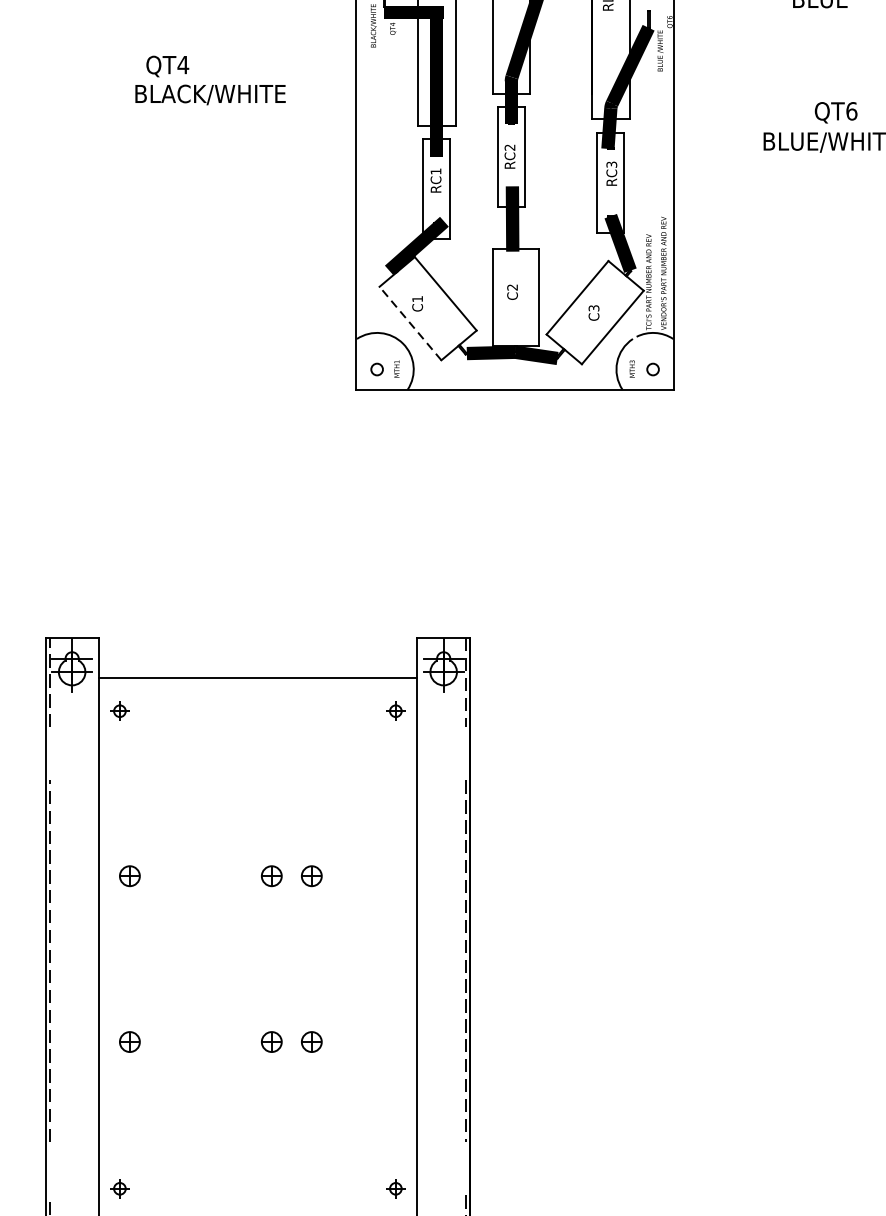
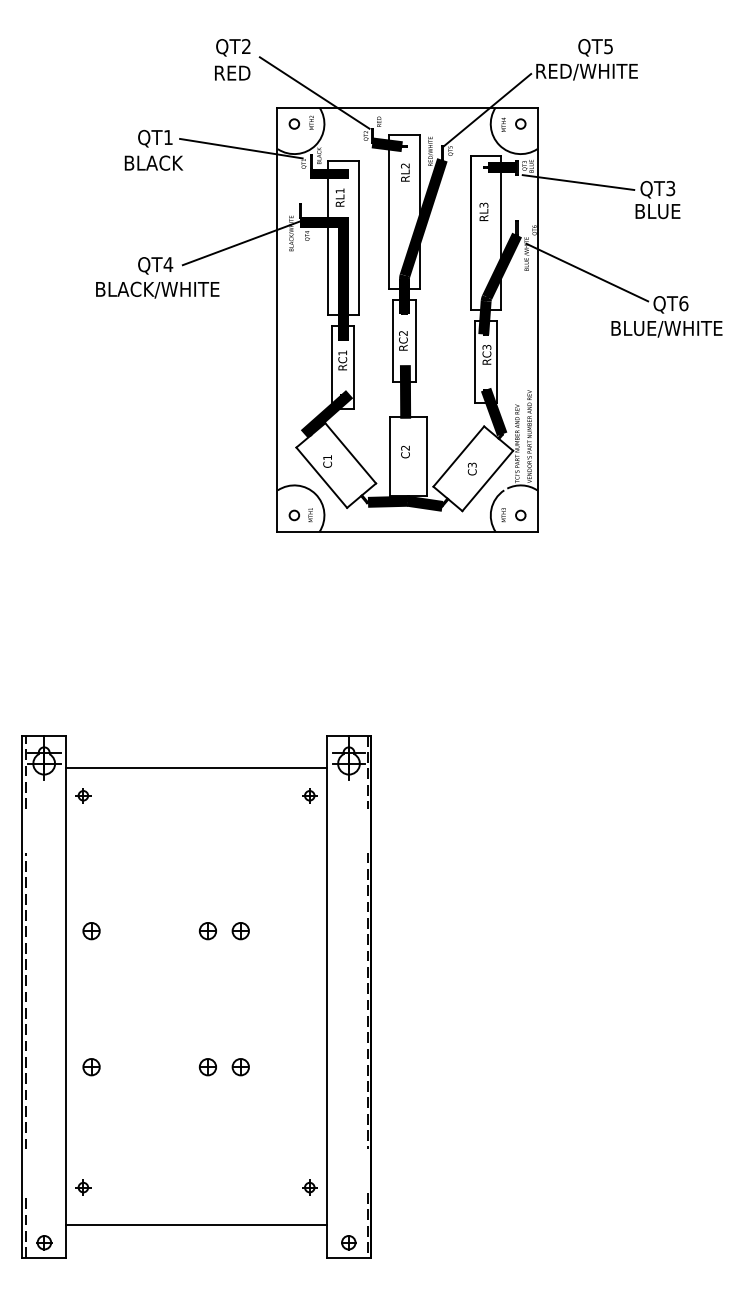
line: (311, 38) -> (240, 243), added
text: (167, 66) -> (155, 265), moved
line: (734, 73) -> (587, 272), added
line: (410, 323) -> (321, 477), dashed -> solid

